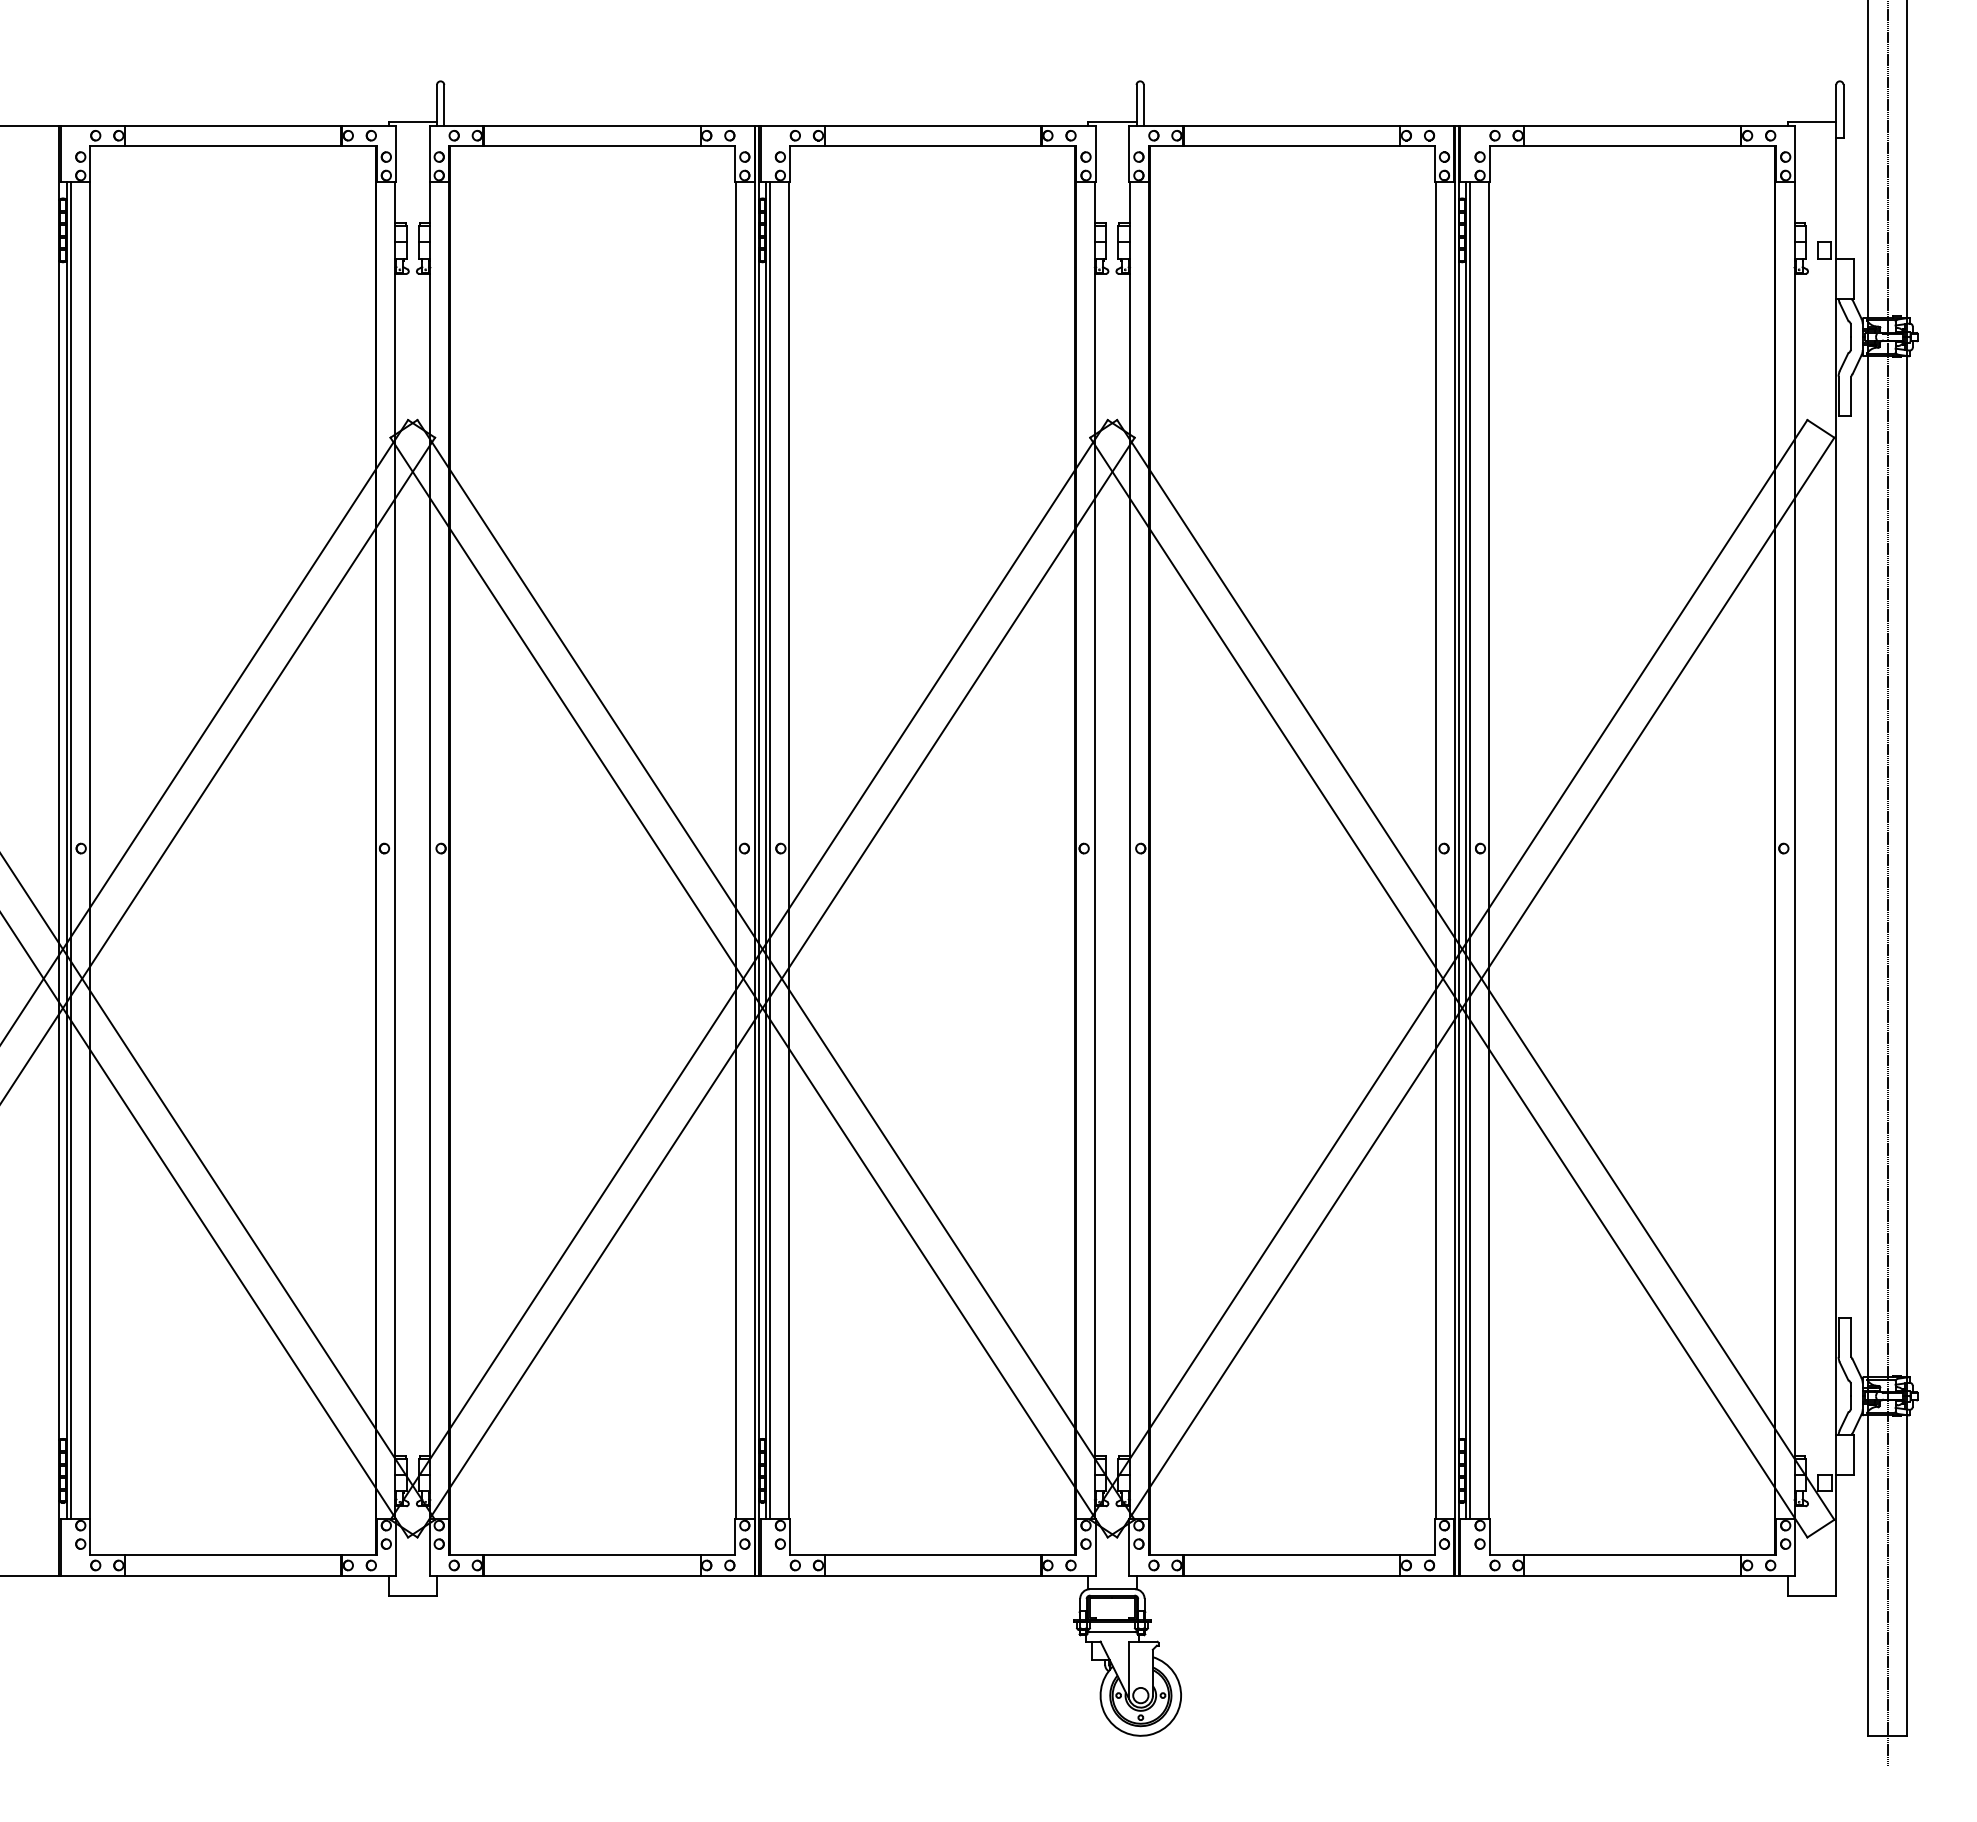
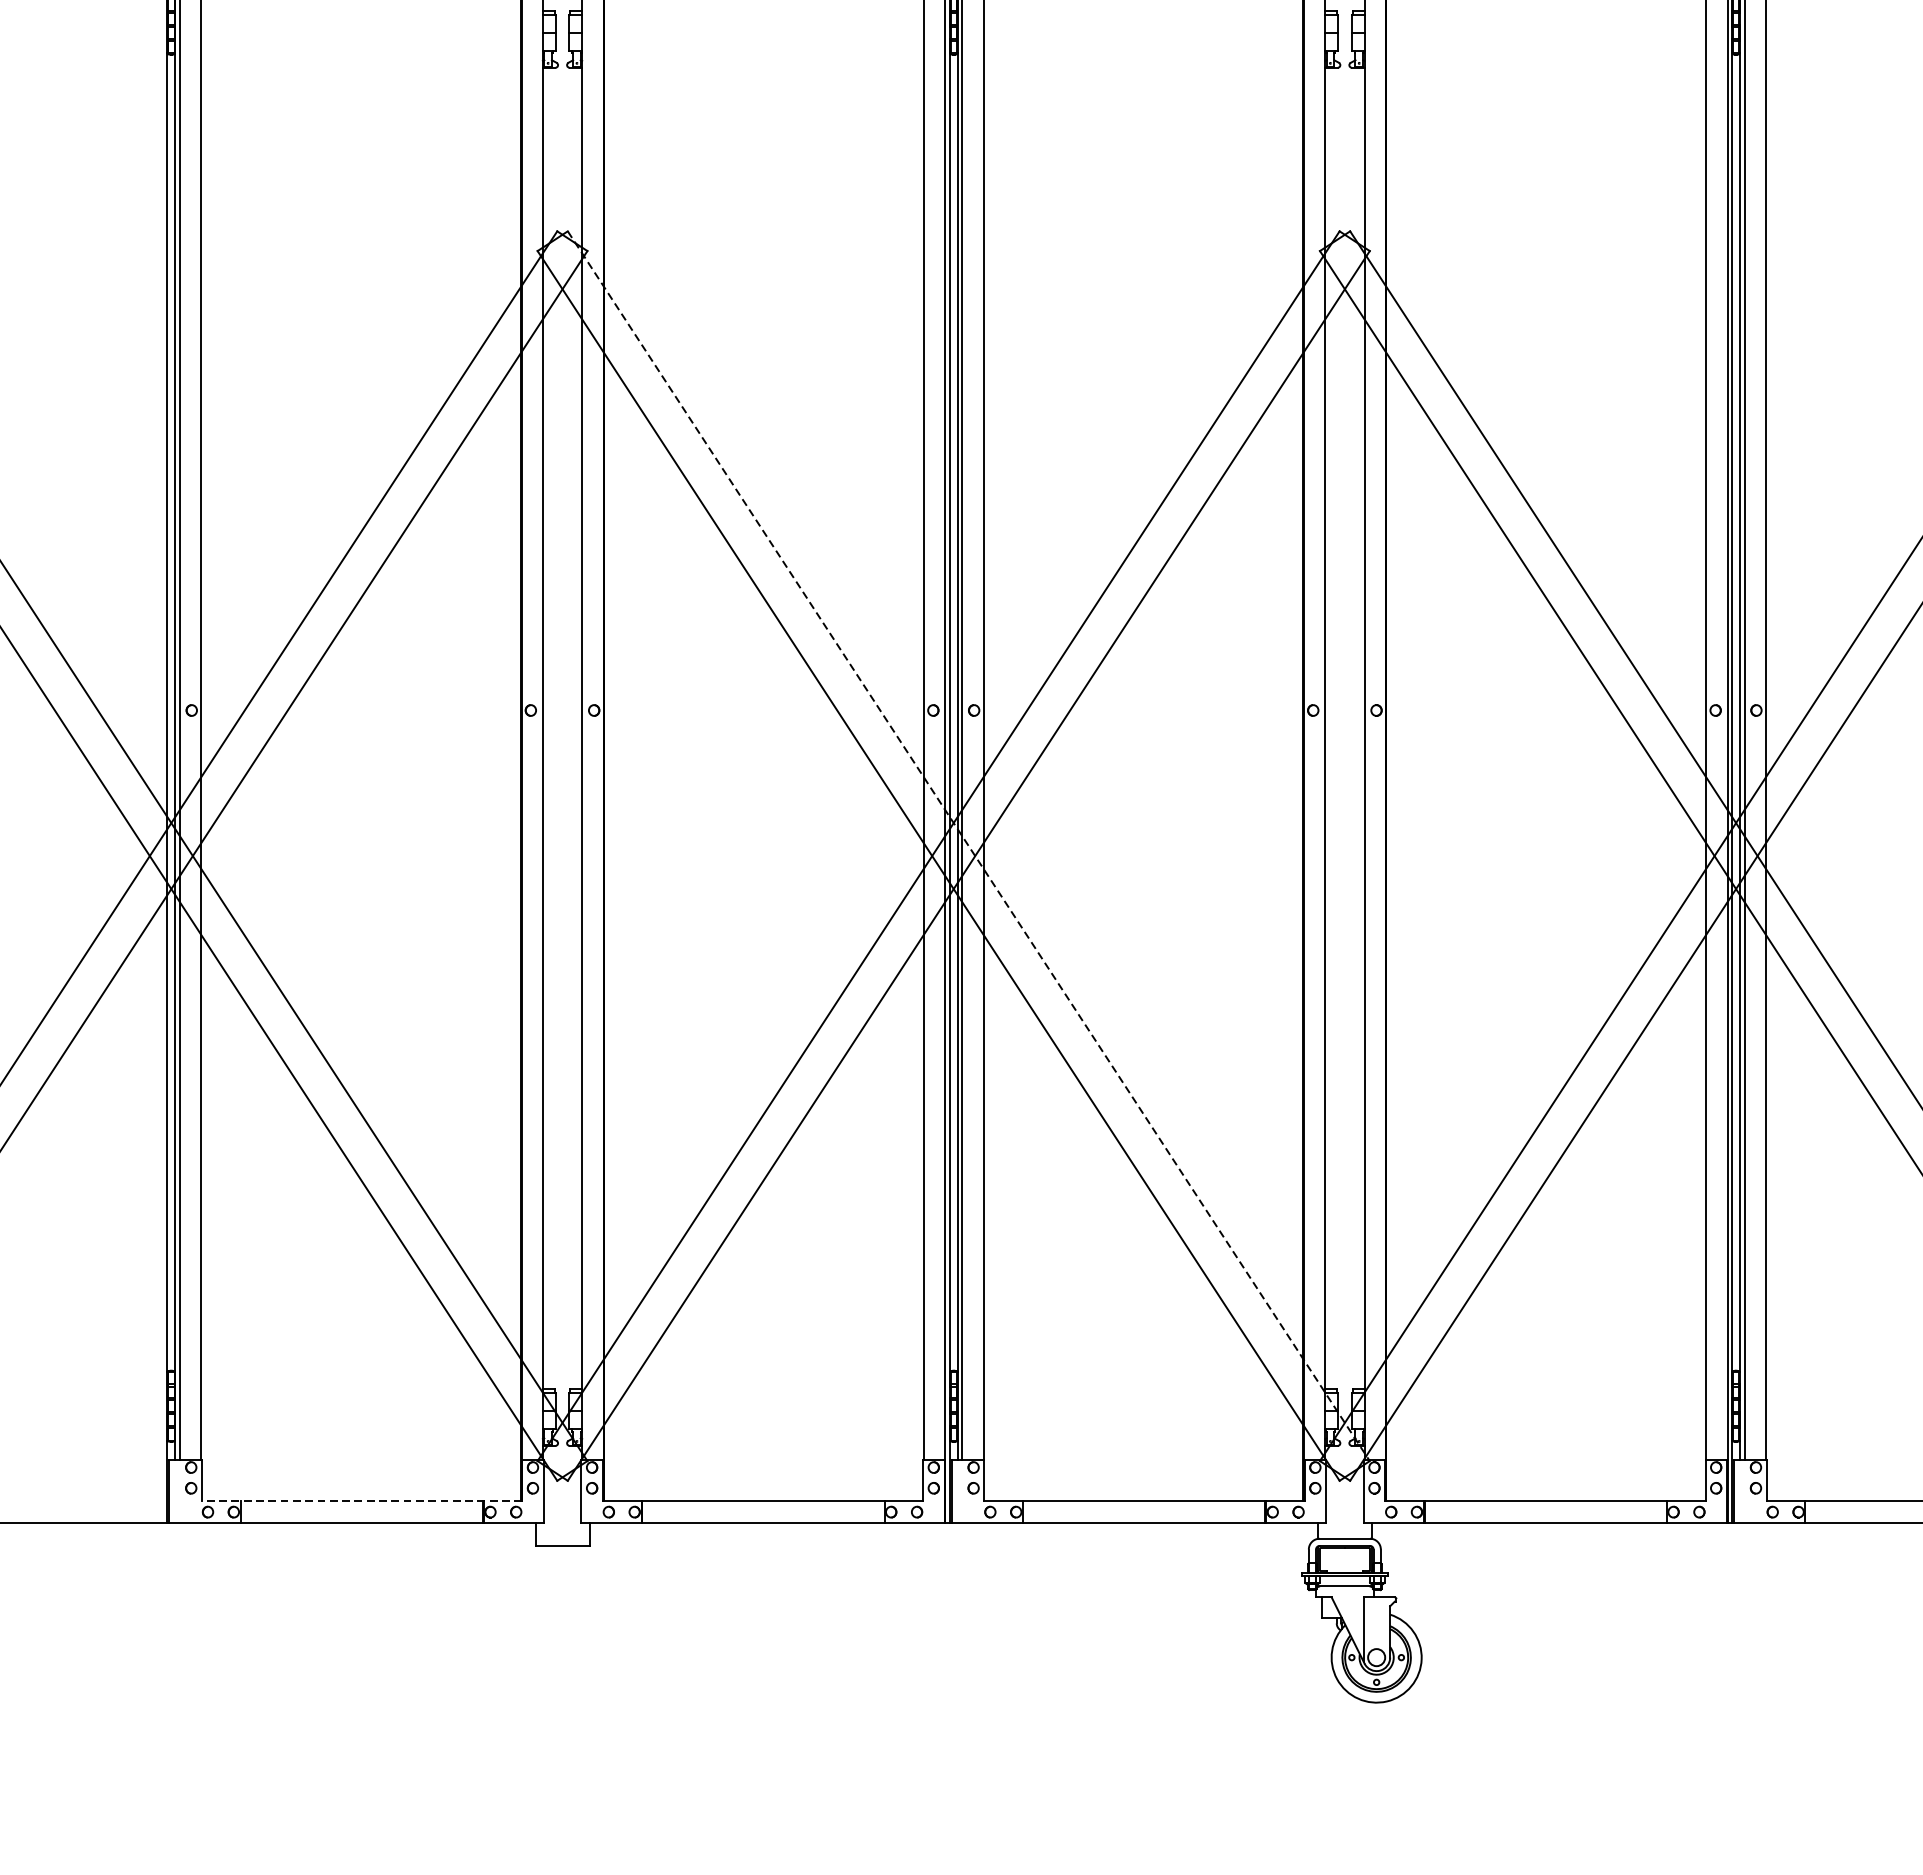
line: (776, 970) -> (969, 846), solid -> dashed
line: (233, 1555) -> (362, 1500), solid -> dashed

